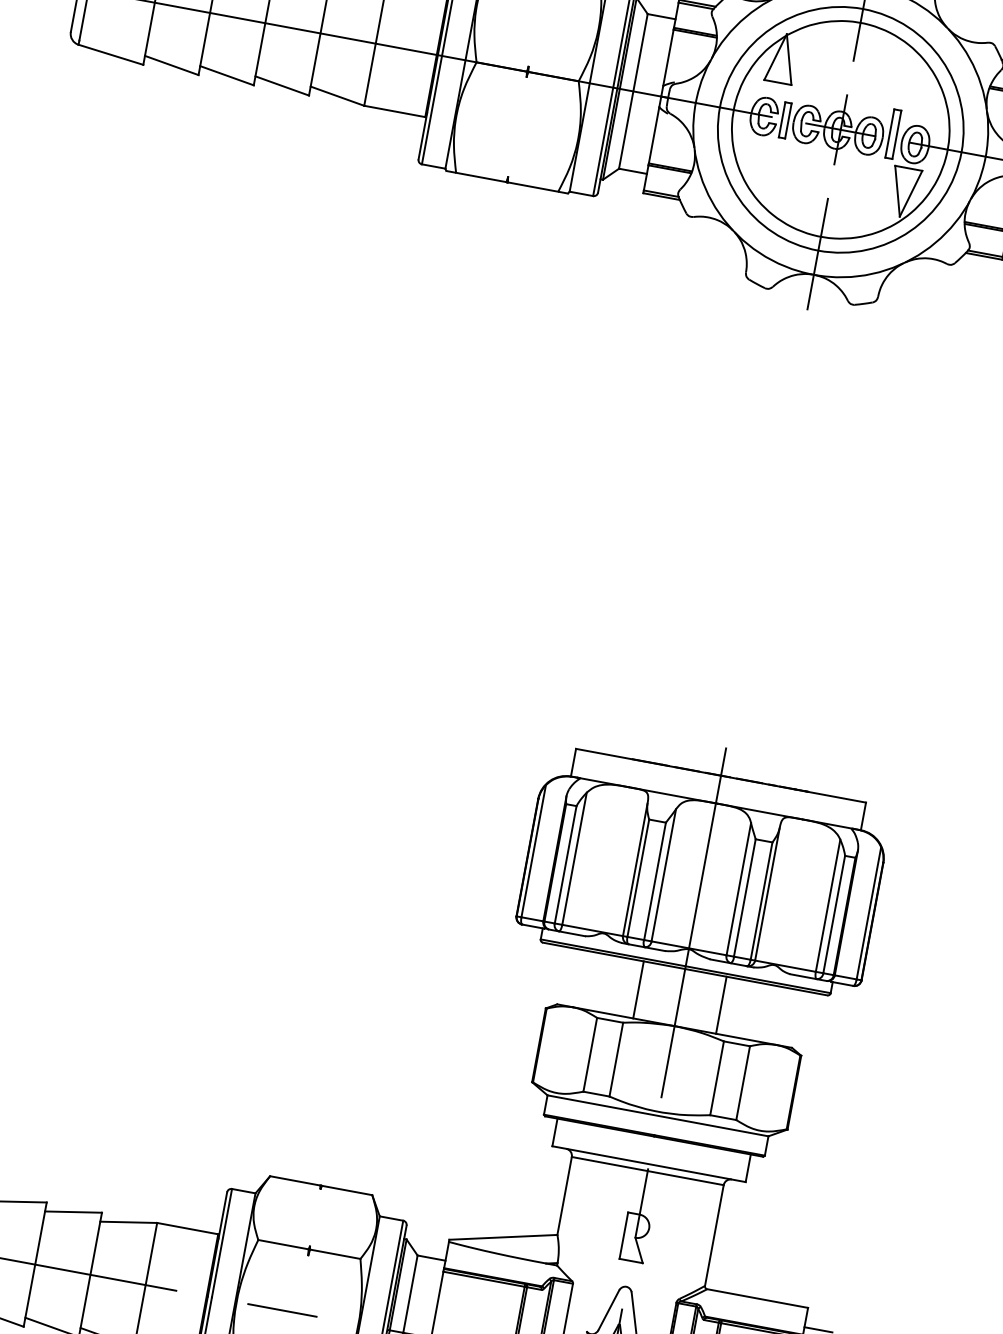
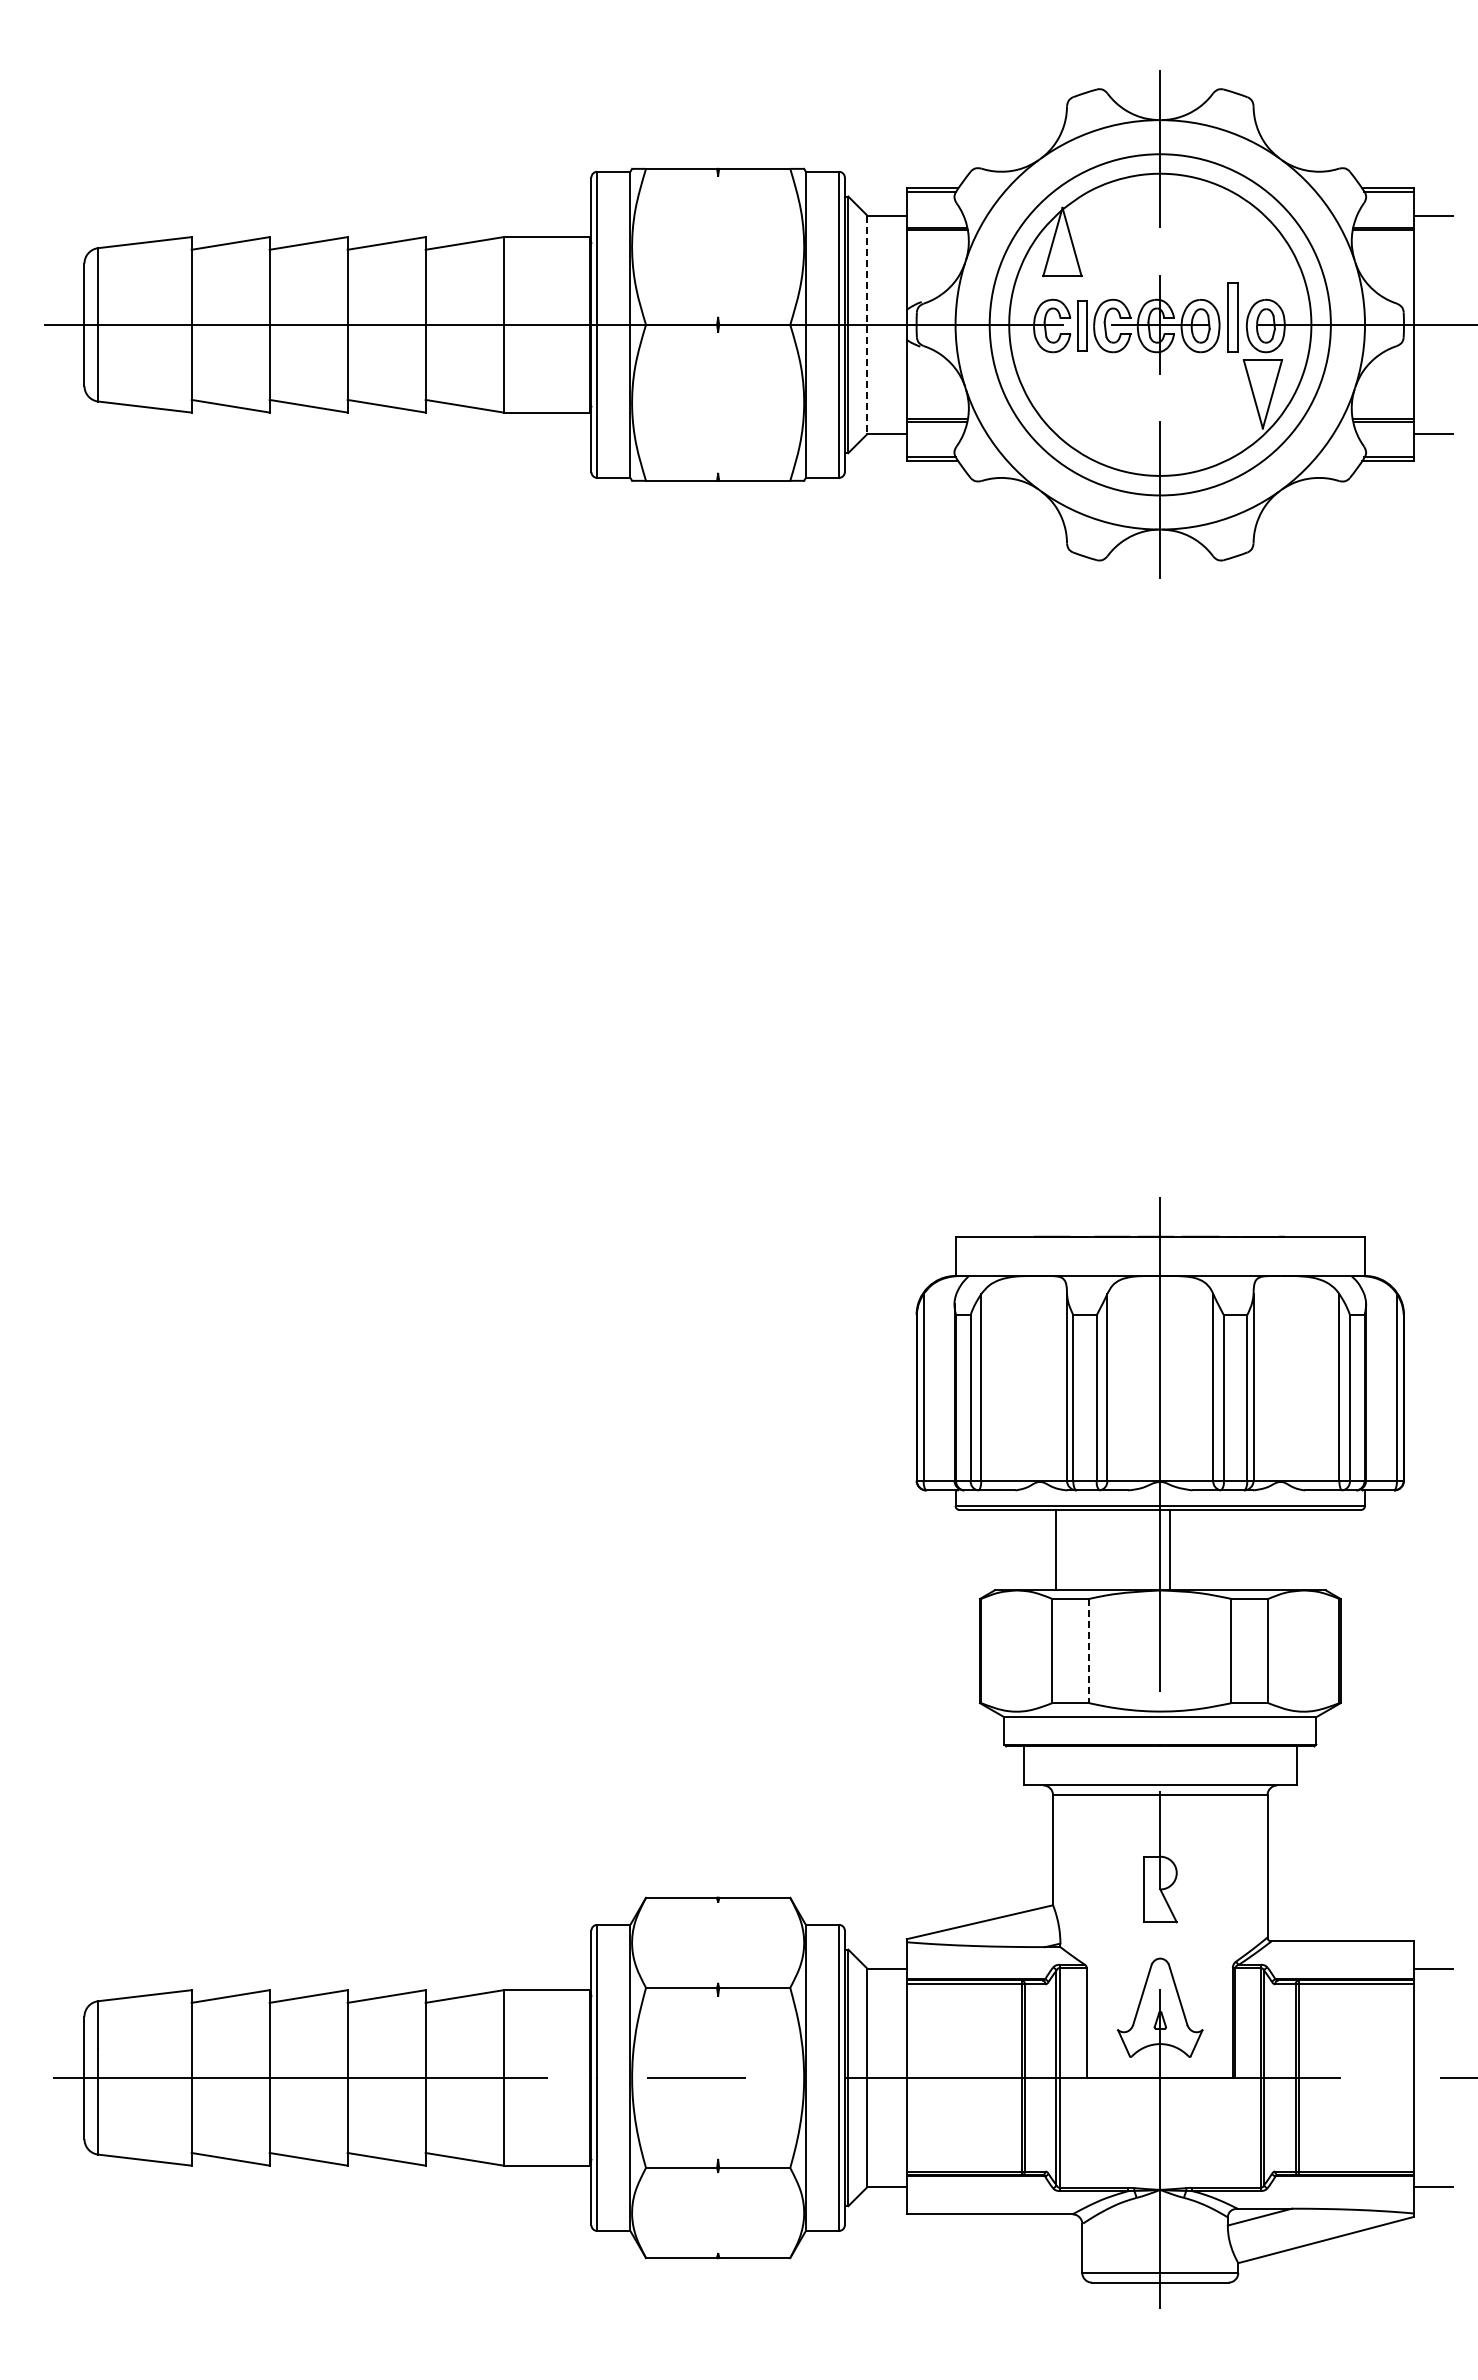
line: (633, 91) -> (867, 325), solid -> dashed
line: (638, 989) -> (1055, 1549), moved
line: (721, 1004) -> (1169, 1549), moved
line: (616, 1060) -> (1089, 1651), solid -> dashed

